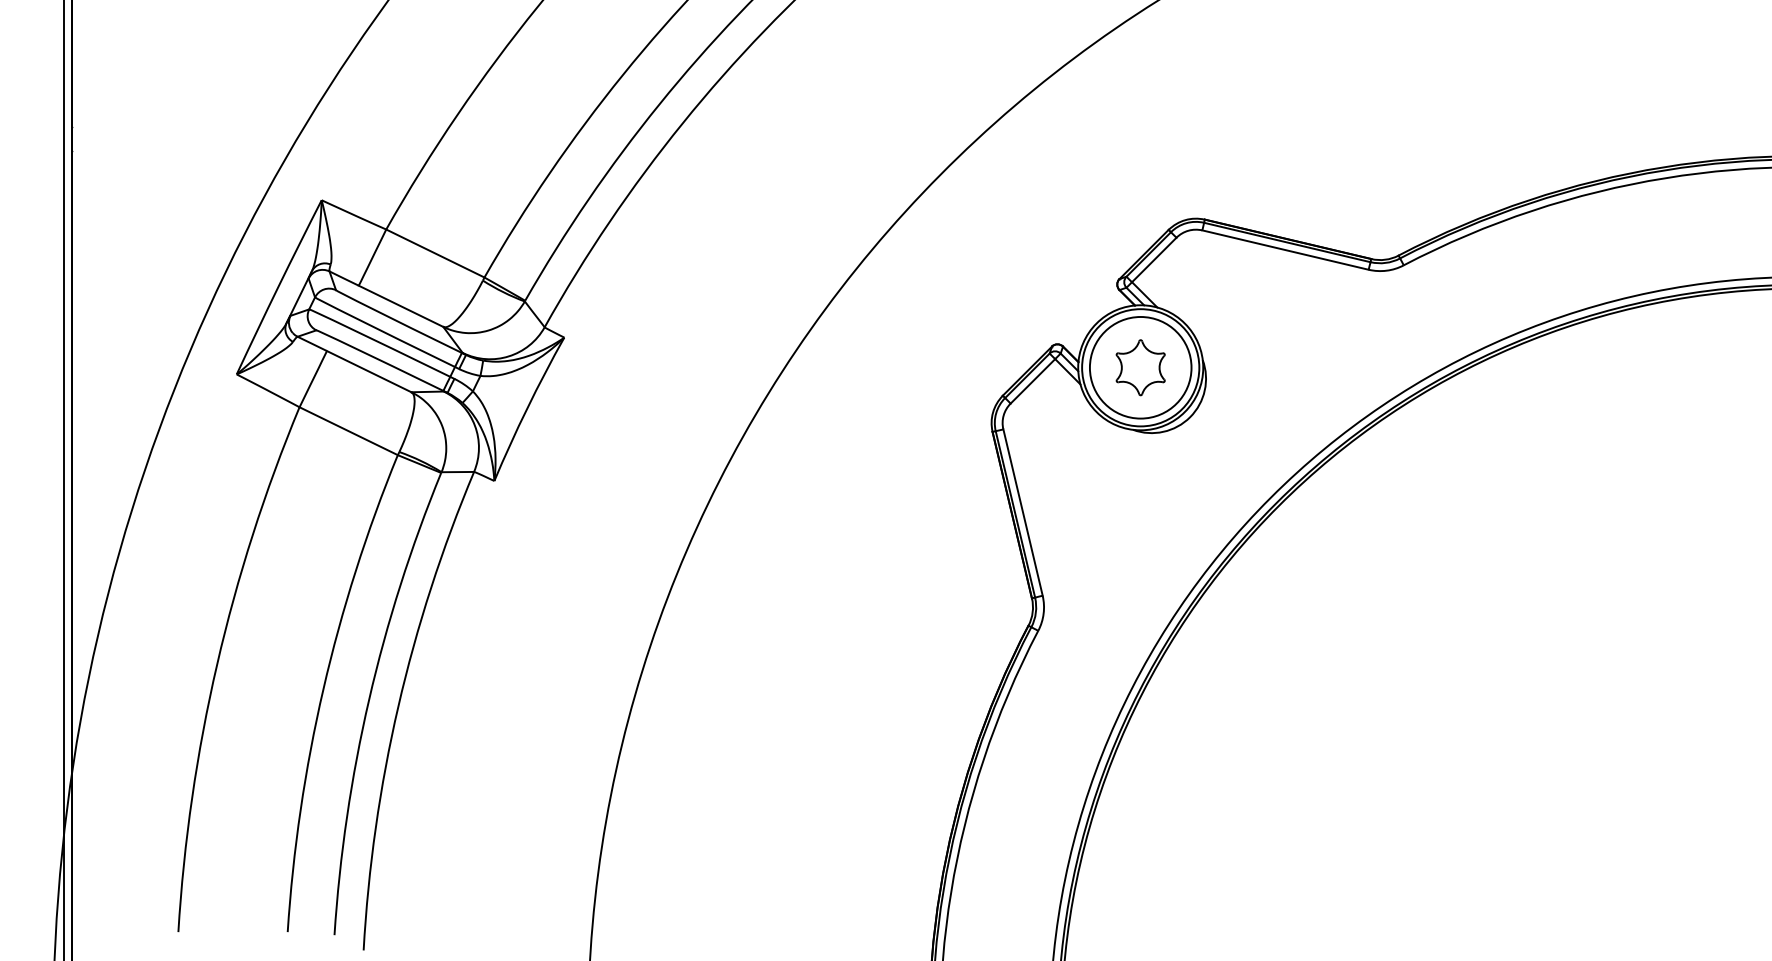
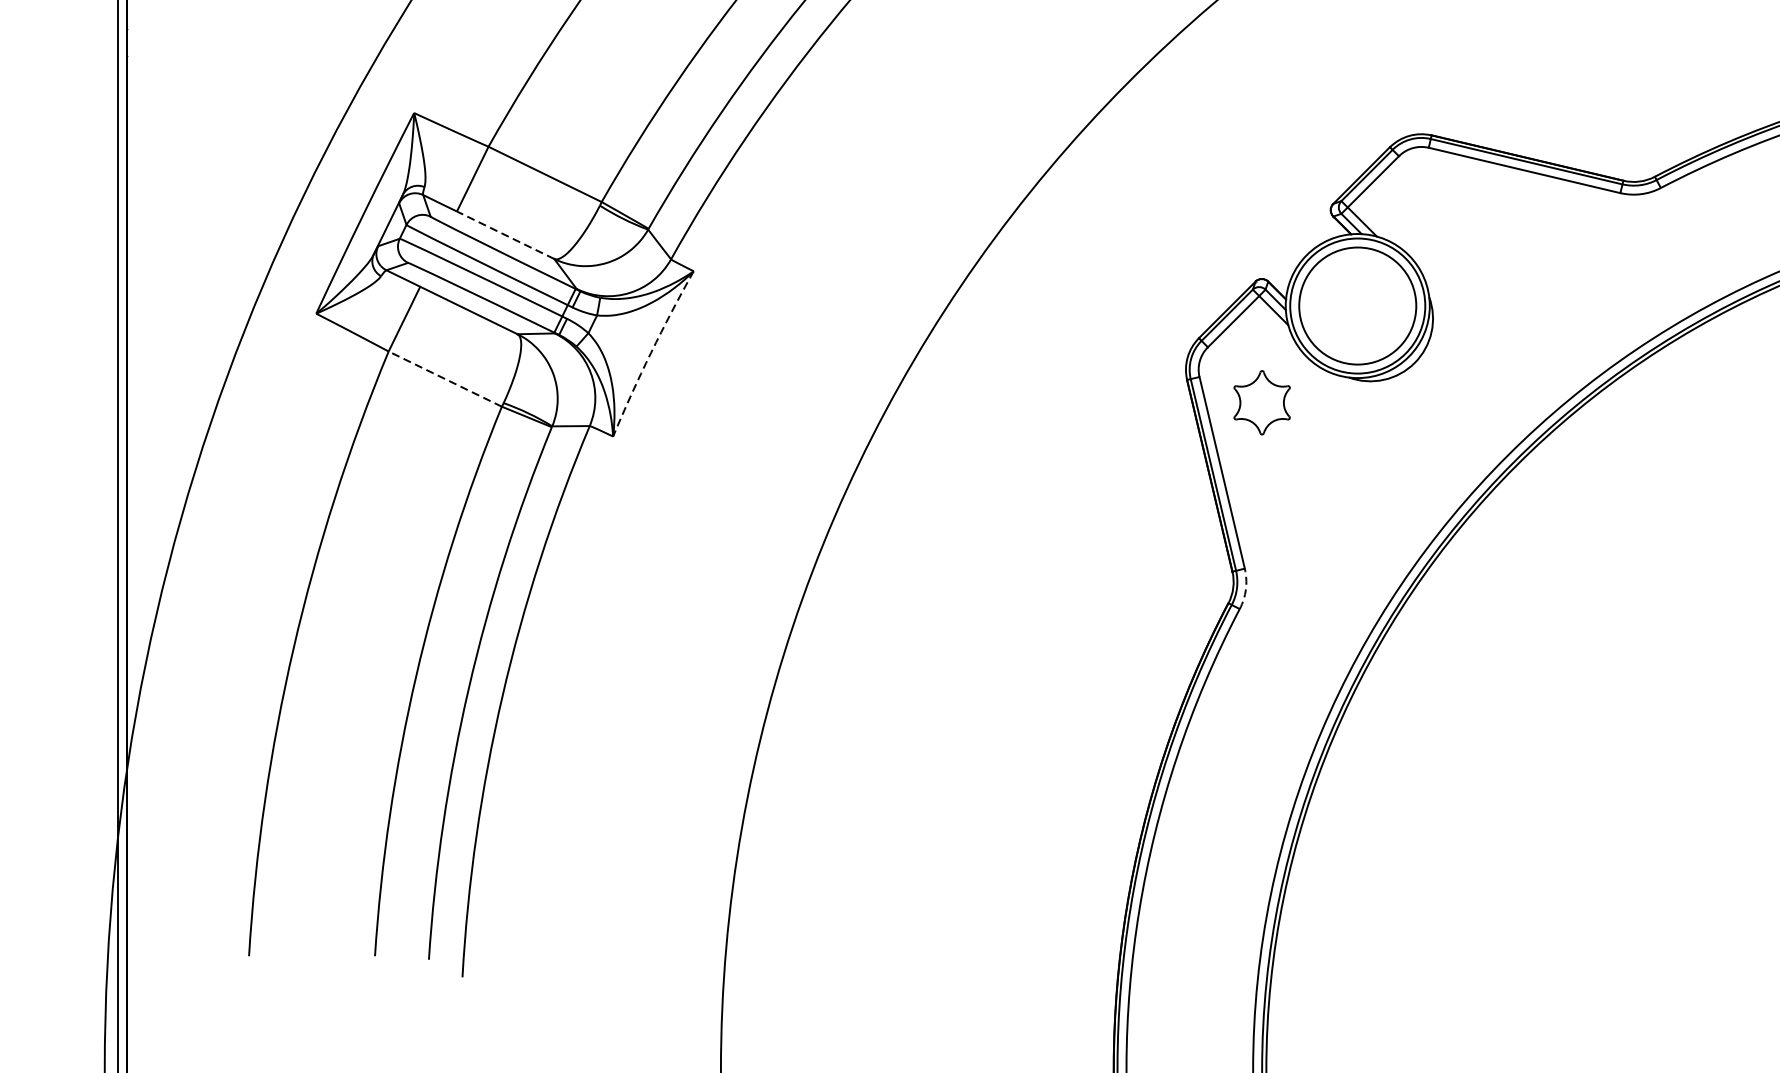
line: (401, 306) -> (506, 235), solid -> dashed
part: (1140, 367) -> (1261, 402), moved
arc: (527, 408) -> (651, 352), solid -> dashed
line: (348, 431) -> (445, 379), solid -> dashed
arc: (1043, 613) -> (1245, 589), solid -> dashed

